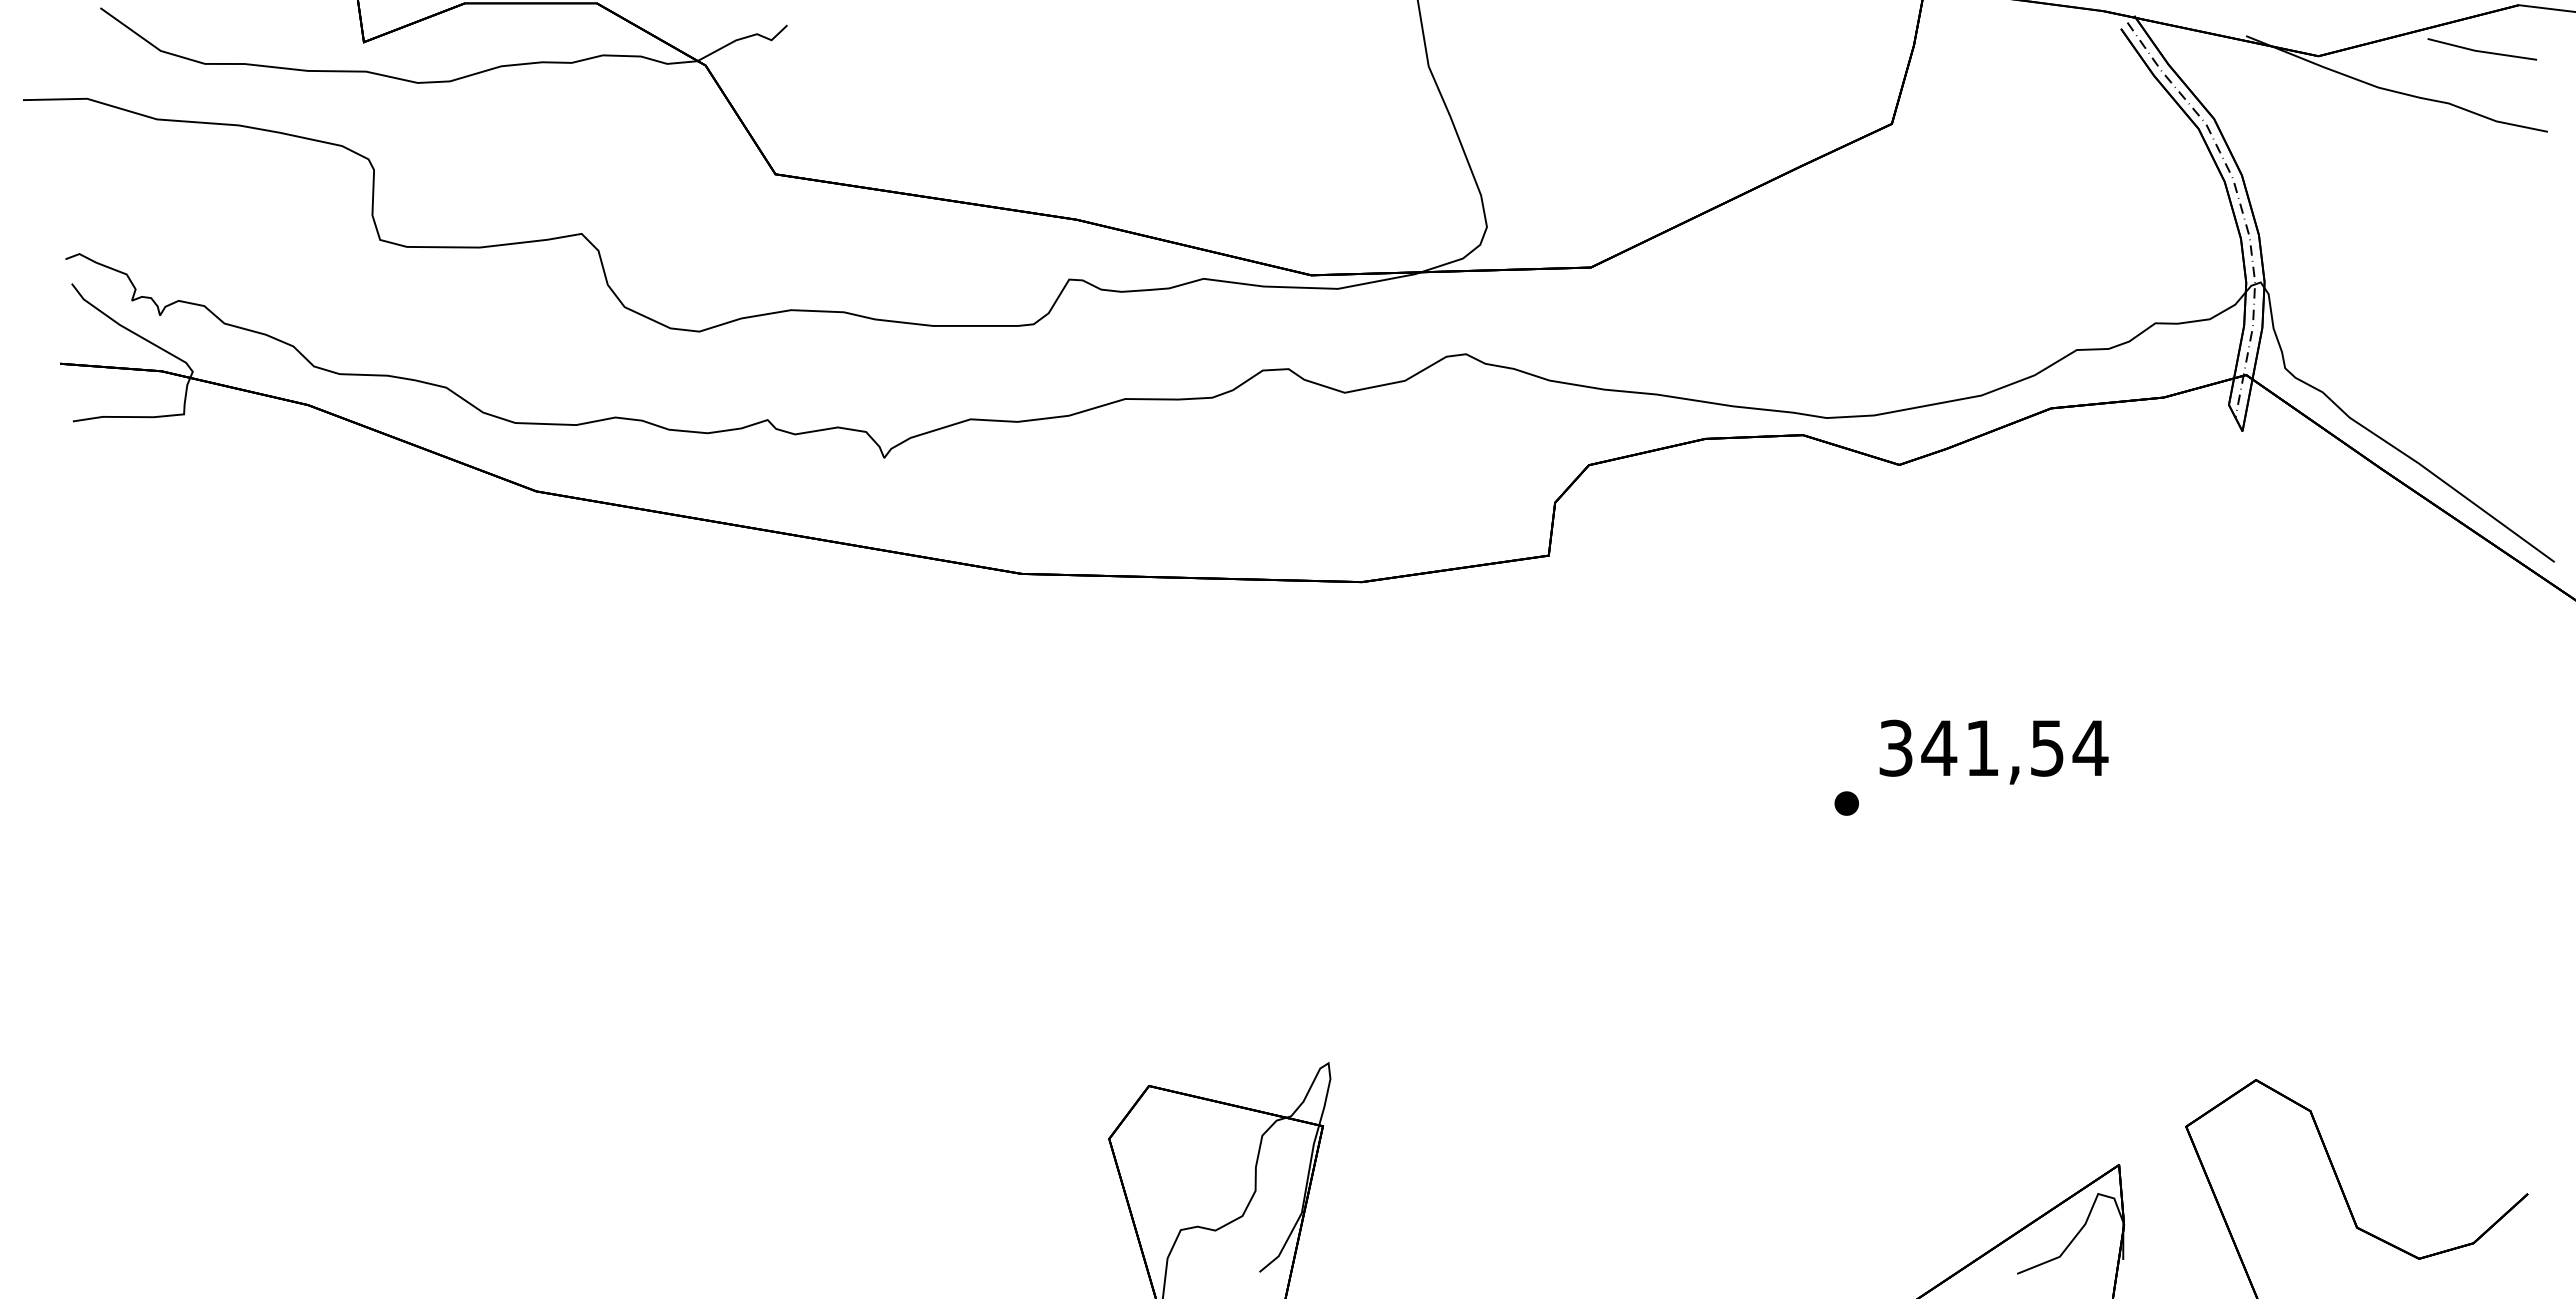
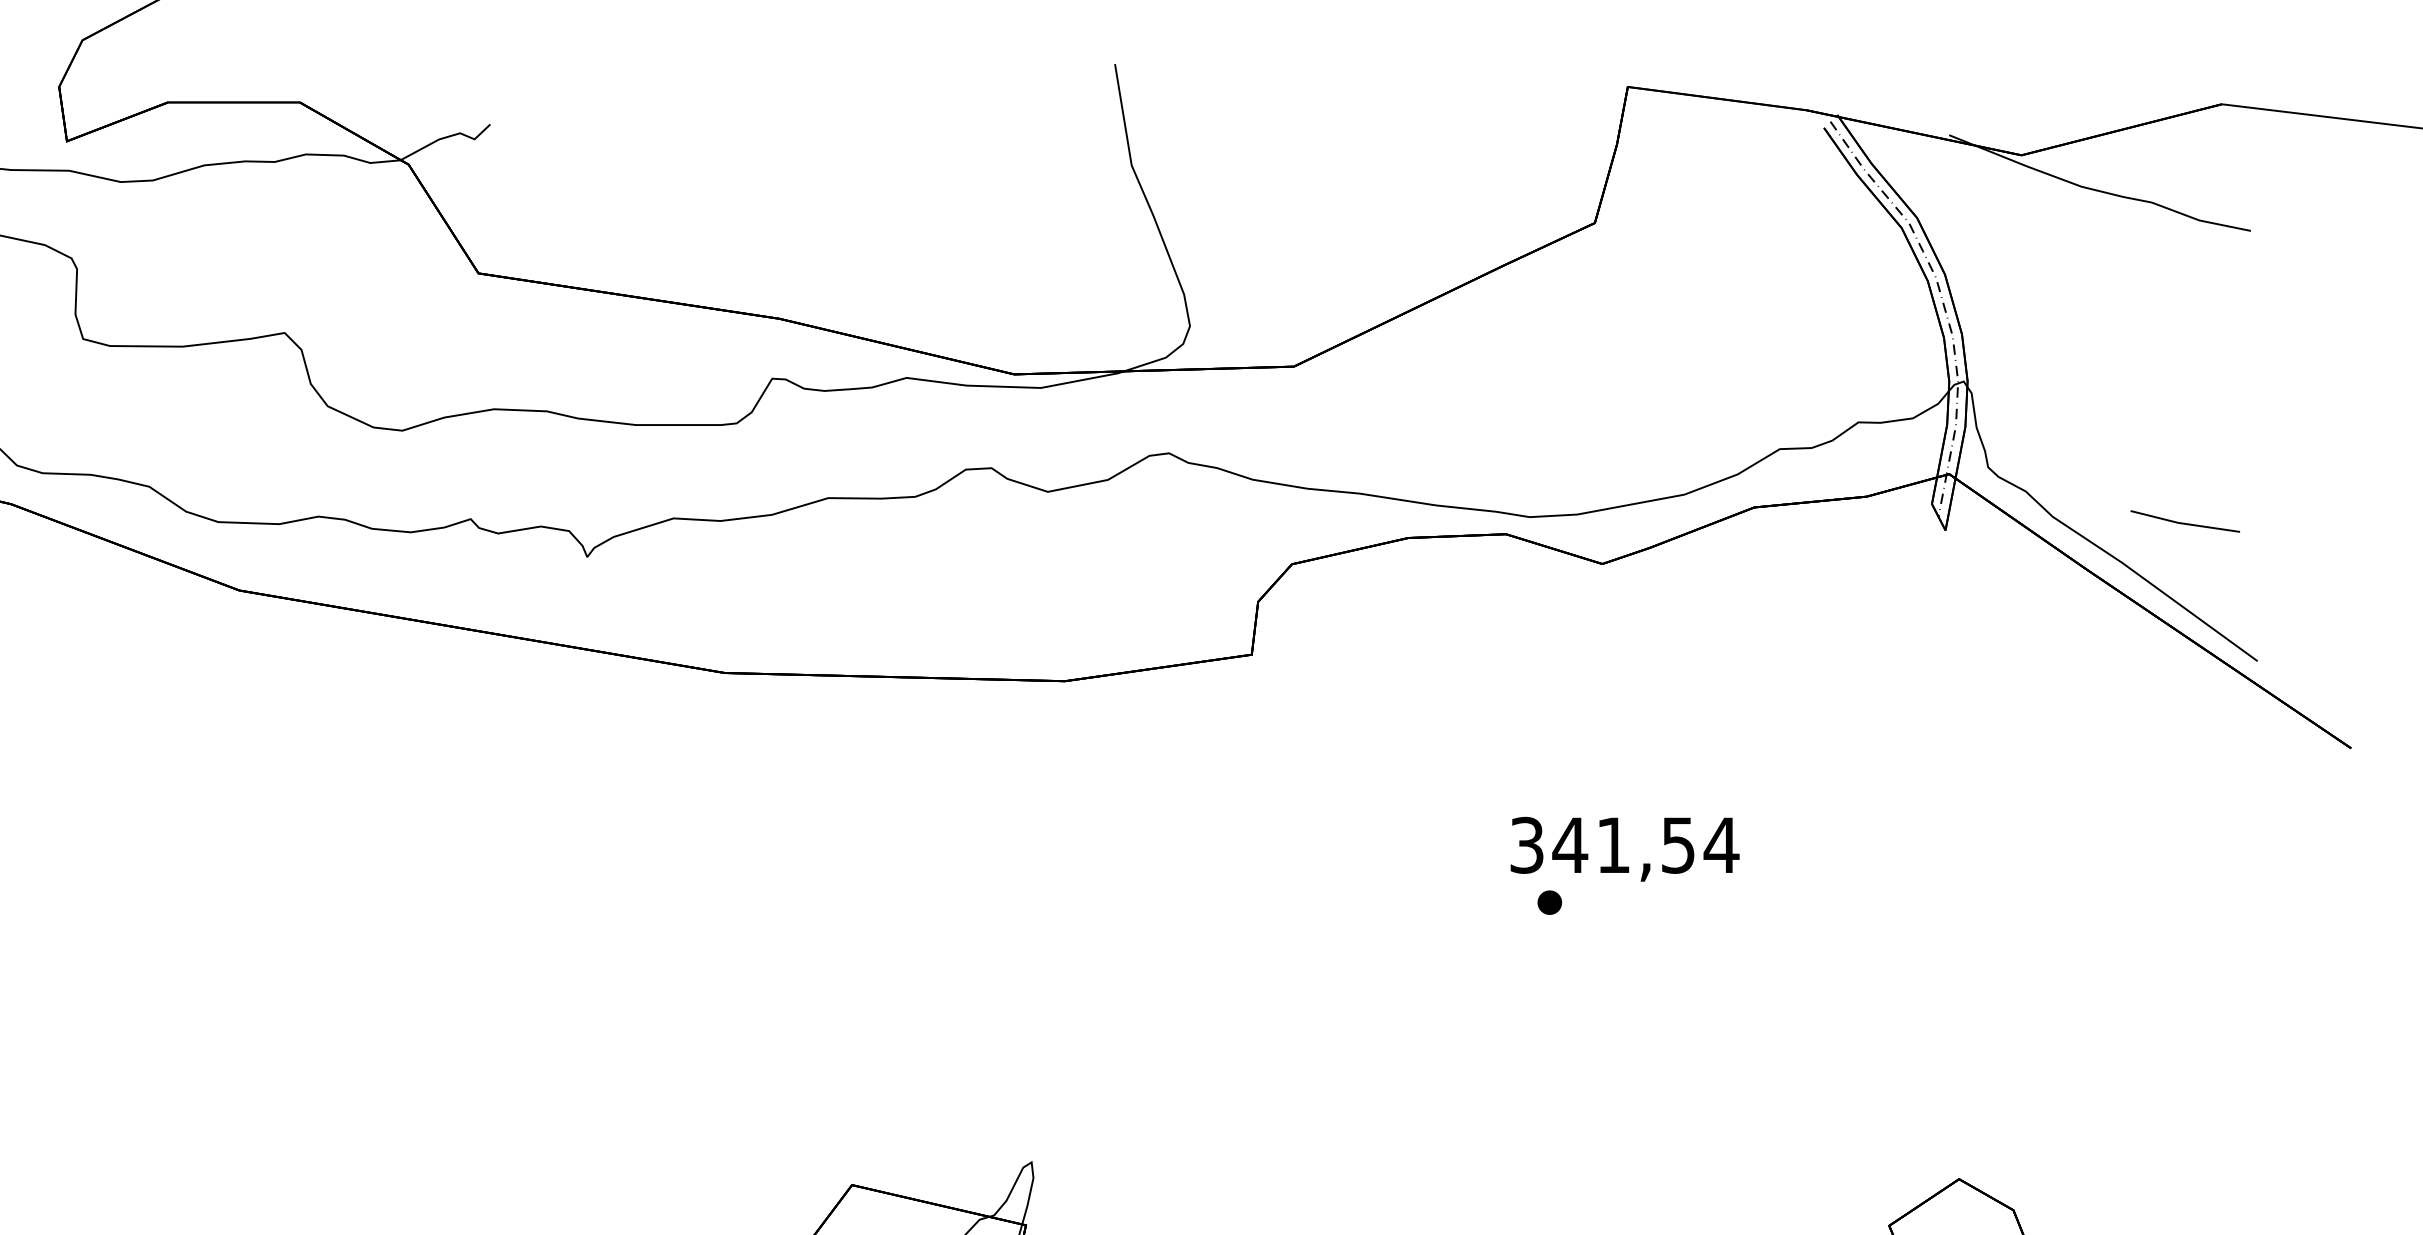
line: (2481, 50) -> (2184, 522), moved
text: (1993, 751) -> (1624, 848), moved

